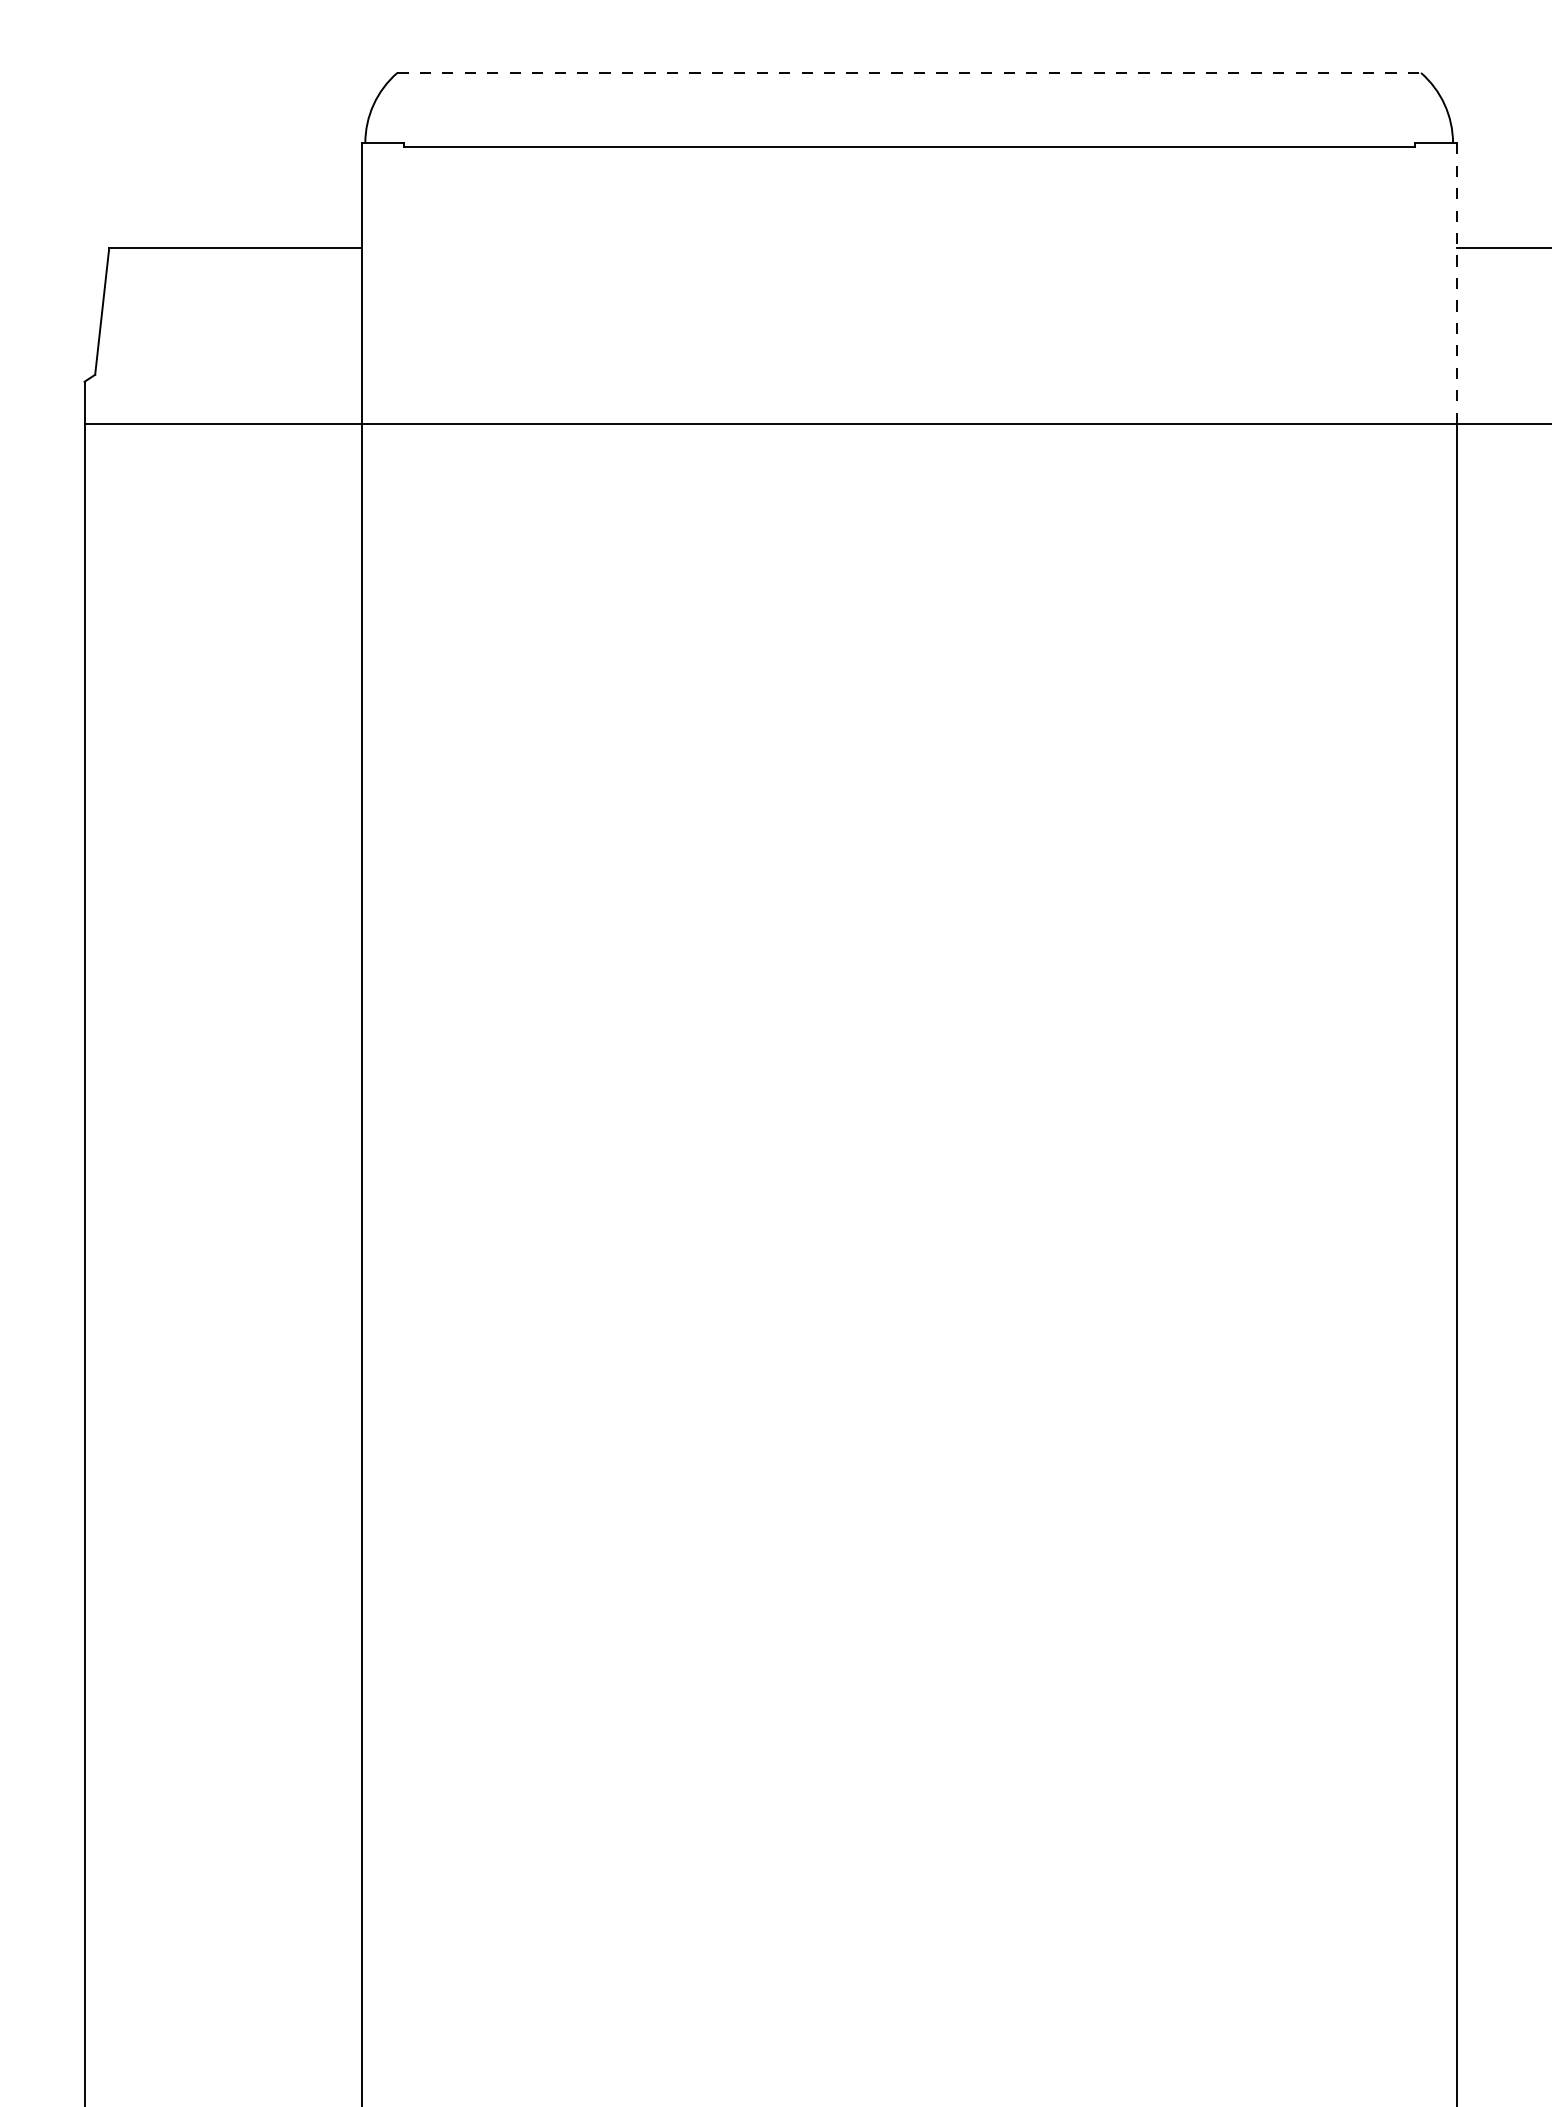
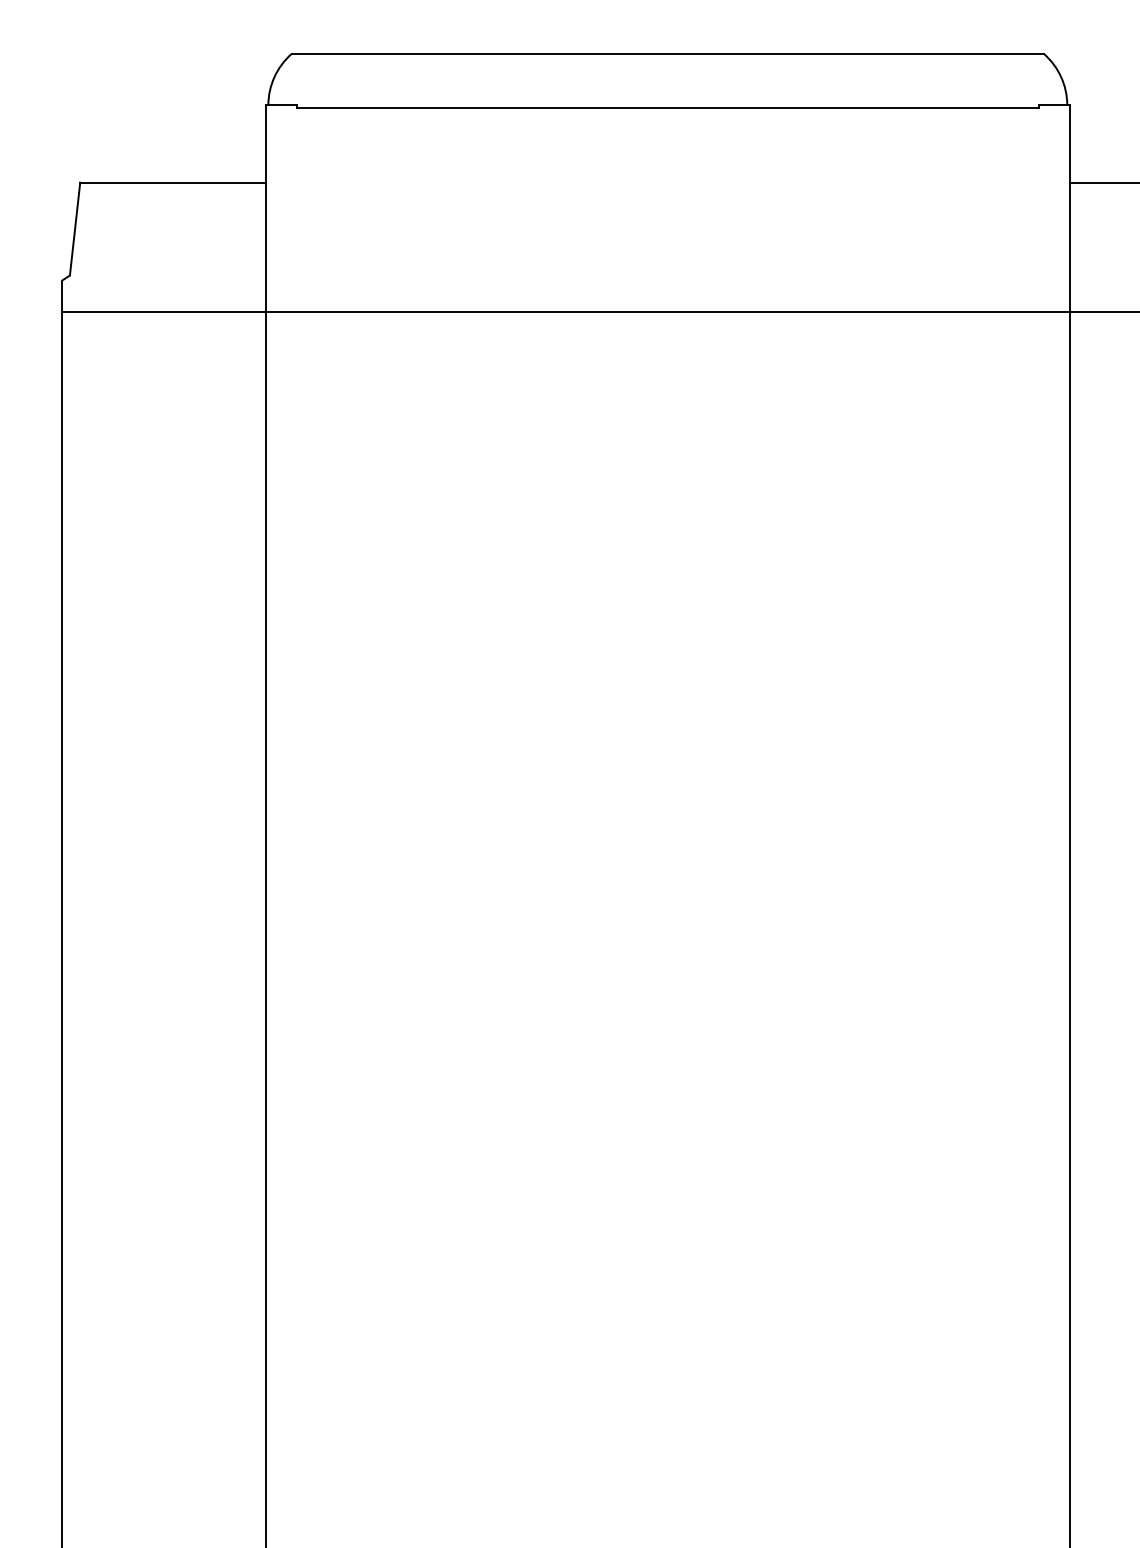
line: (909, 72) -> (668, 53), dashed -> solid
line: (1456, 283) -> (1069, 208), dashed -> solid

